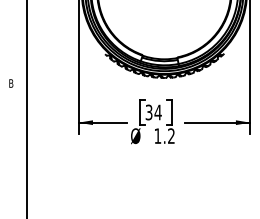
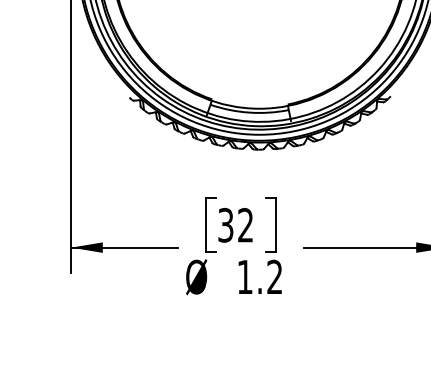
text: (157, 112) -> (244, 225), 34 -> 32

